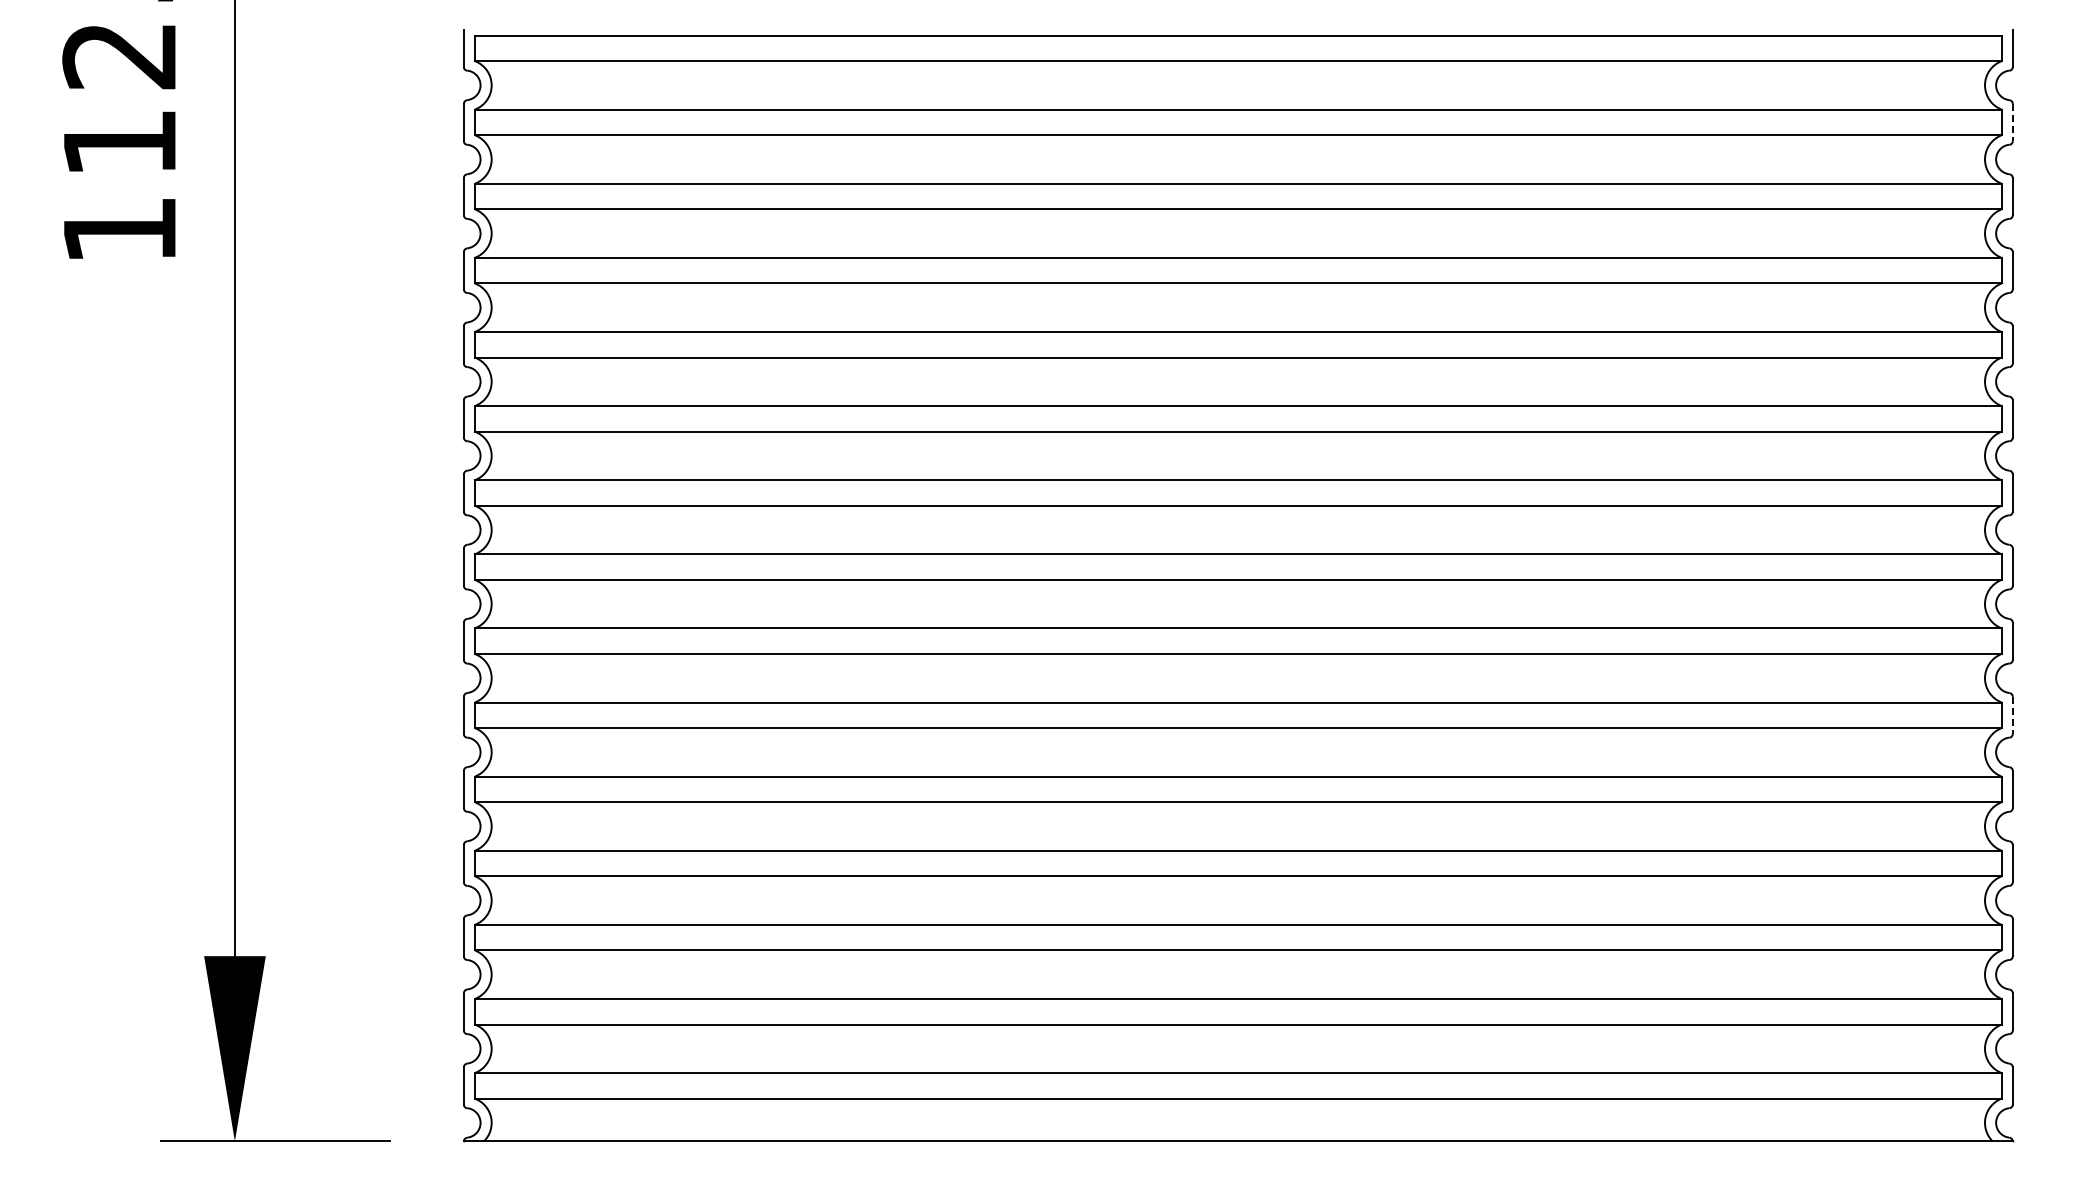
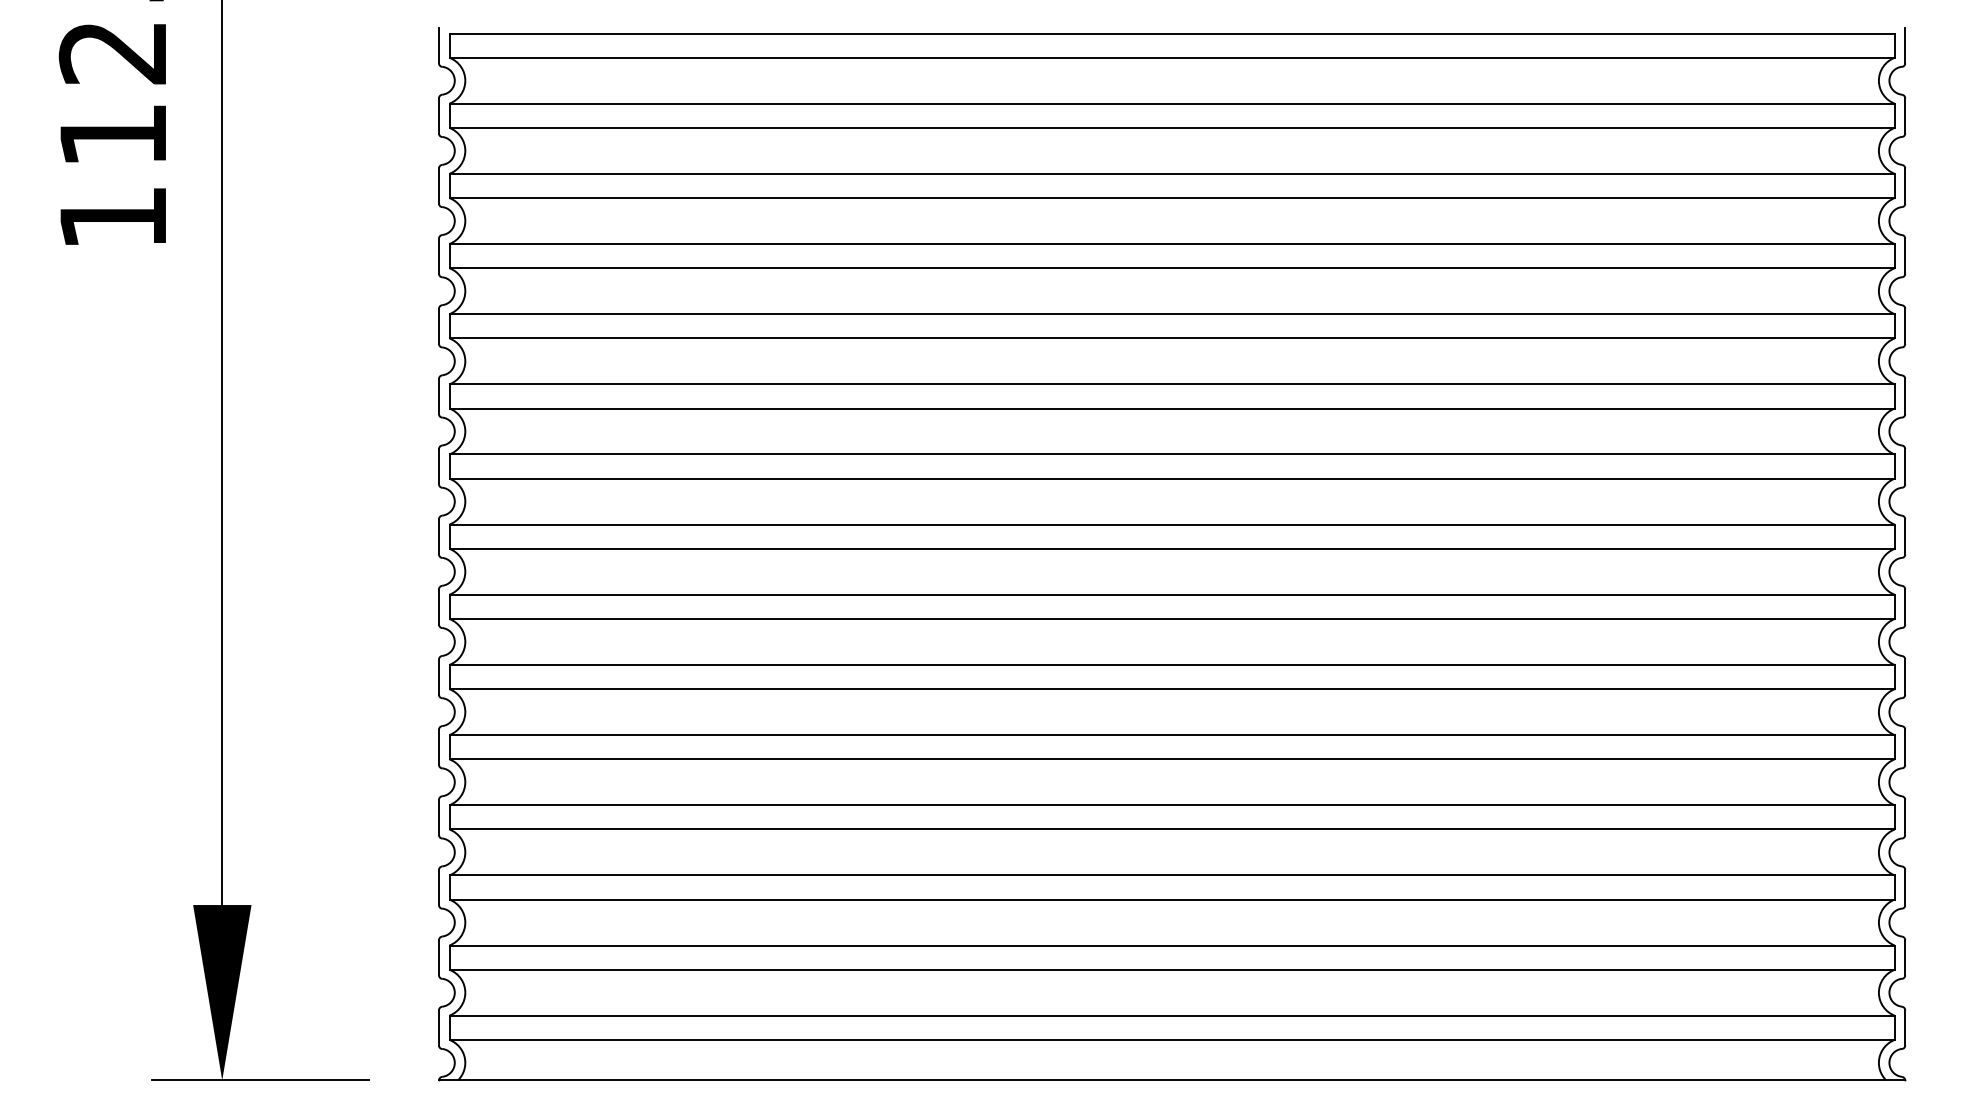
line: (2012, 122) -> (1904, 115), dashed -> solid
line: (2012, 715) -> (1904, 677), dashed -> solid

